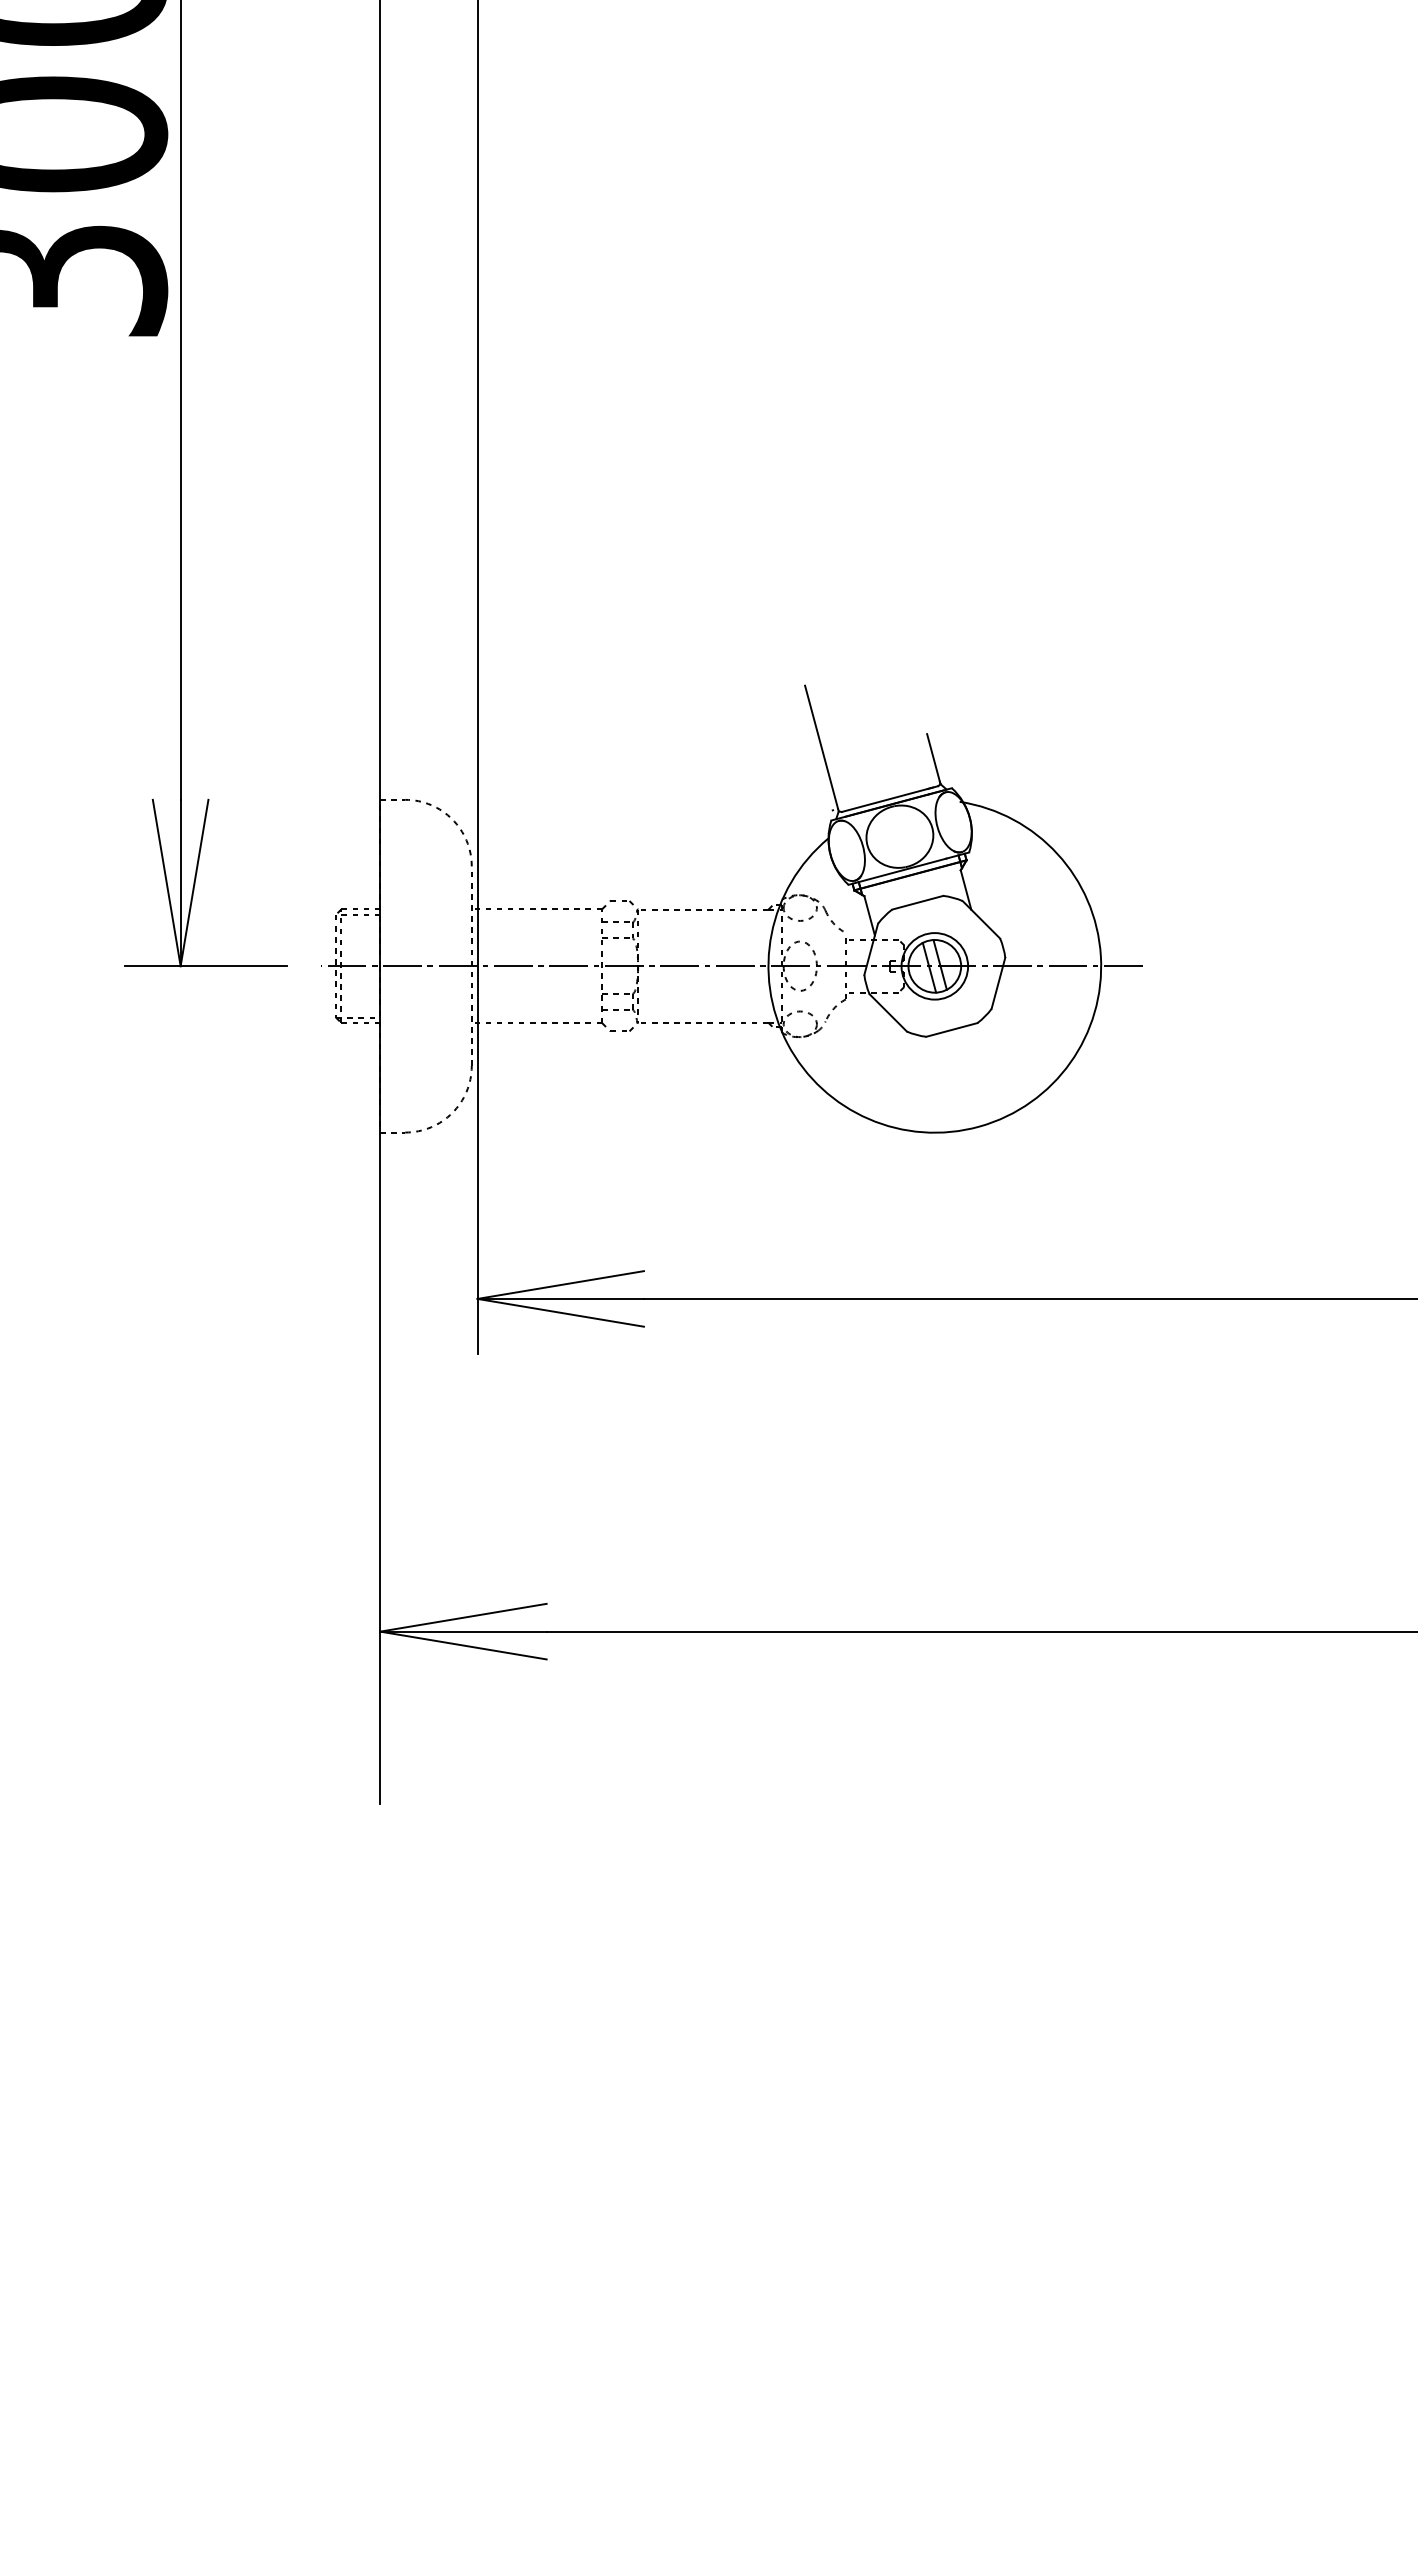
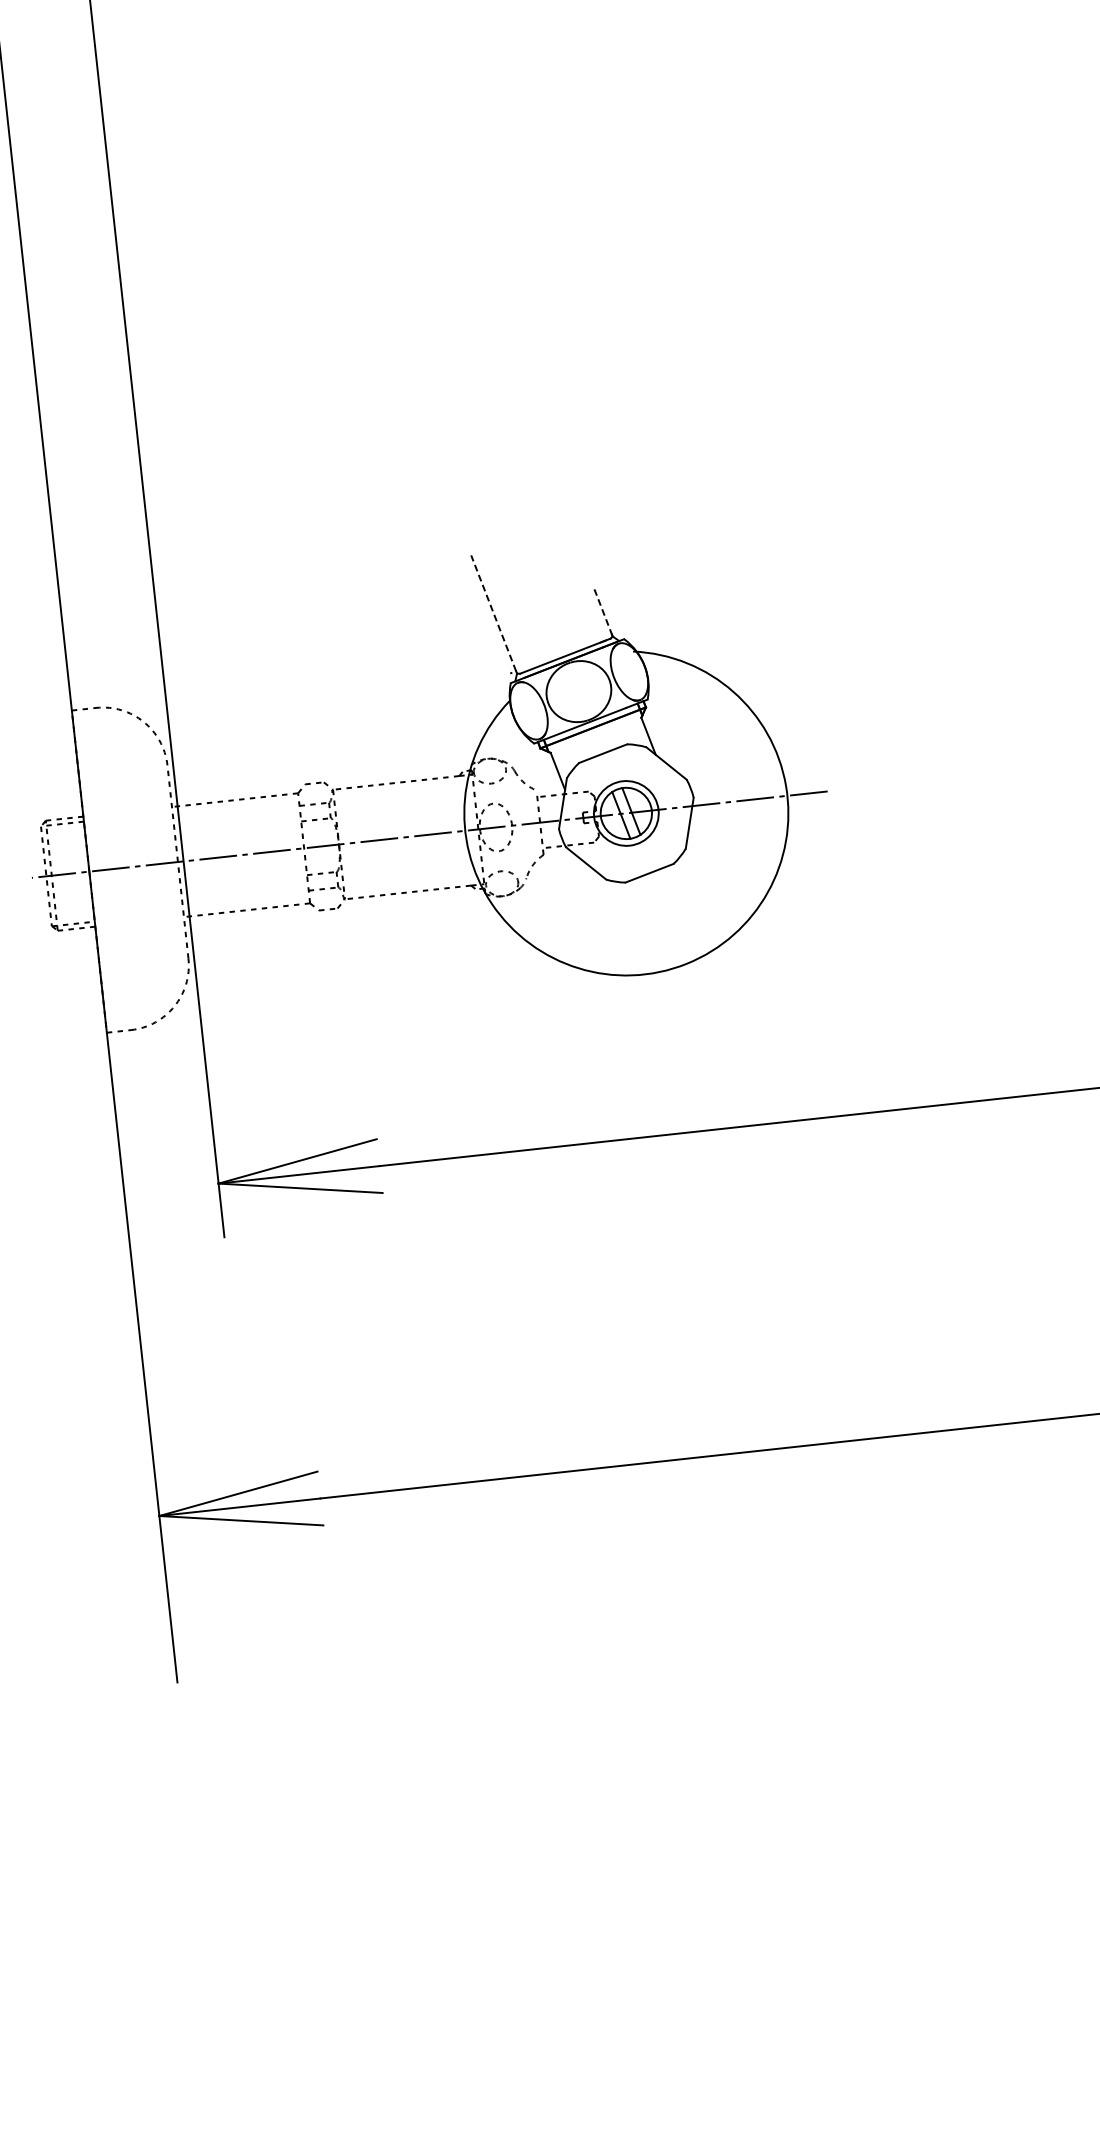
line: (821, 747) -> (493, 613), solid -> dashed
line: (933, 758) -> (603, 612), solid -> dashed

